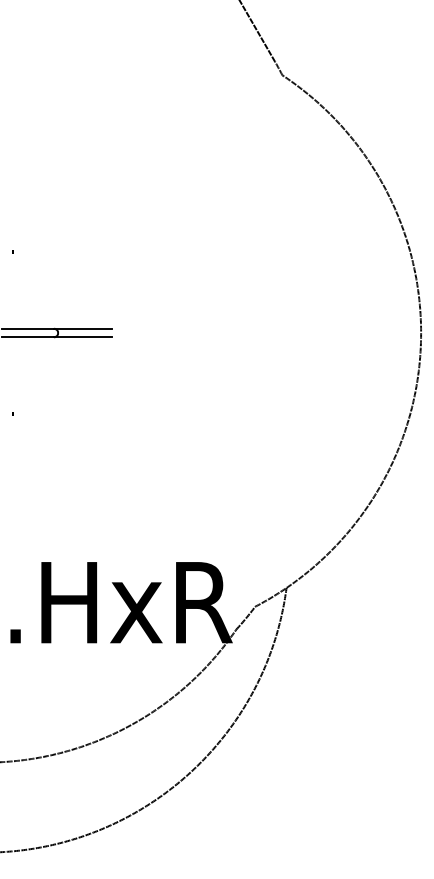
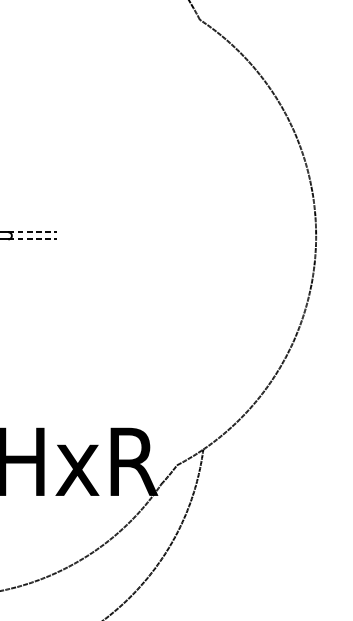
line: (83, 328) -> (33, 232), solid -> dashed
line: (83, 337) -> (33, 239), solid -> dashed

